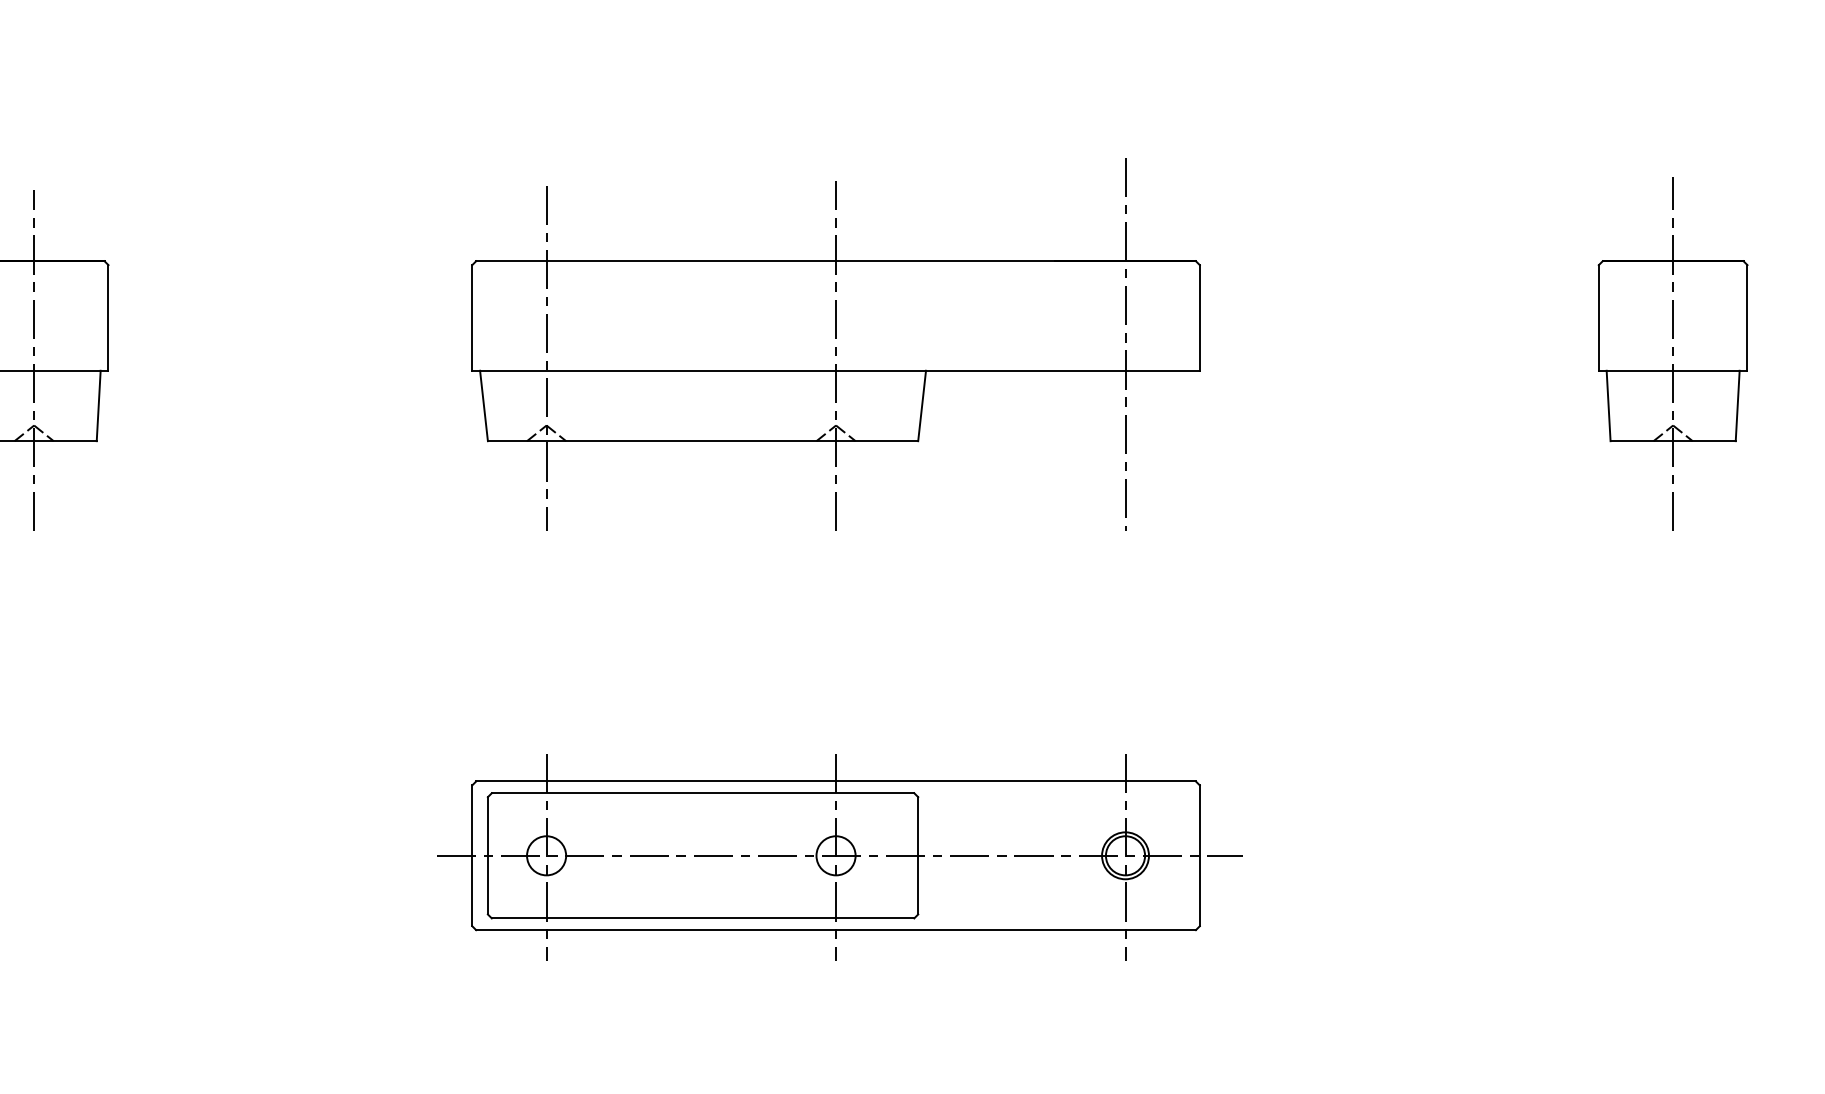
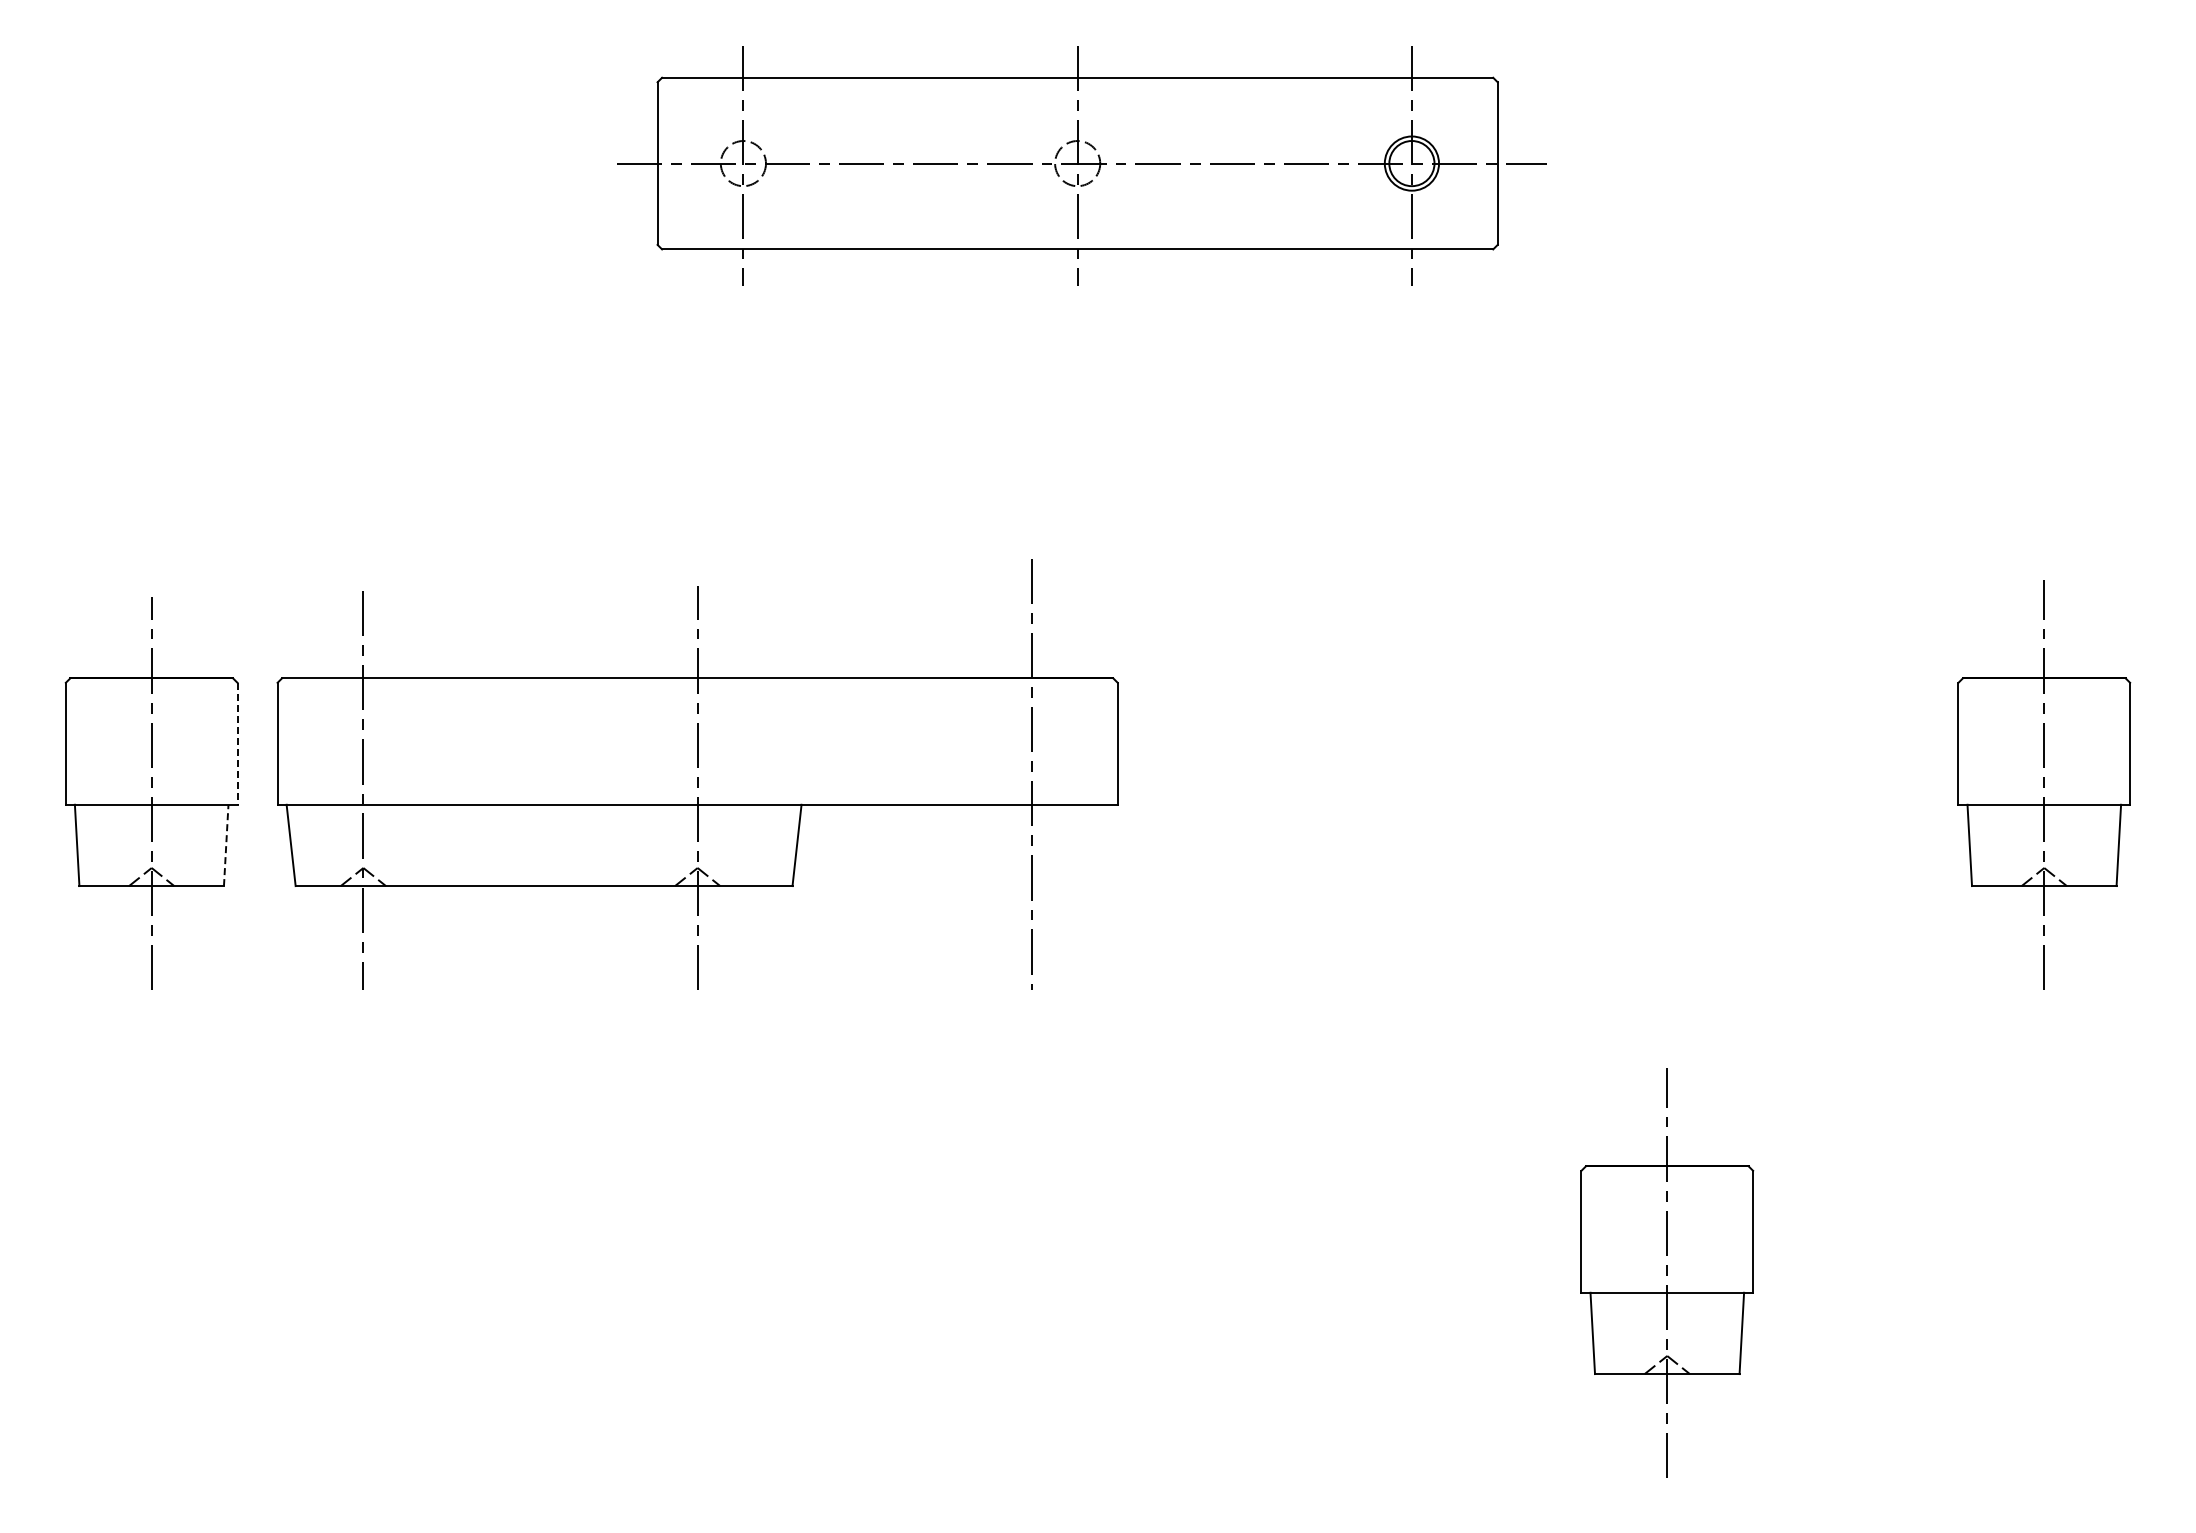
line: (108, 317) -> (237, 743), solid -> dashed
part: (835, 344) -> (697, 774), moved
line: (98, 406) -> (226, 845), solid -> dashed
part: (1346, 775) -> (1667, 1272), added
part: (839, 857) -> (1081, 1366), removed

